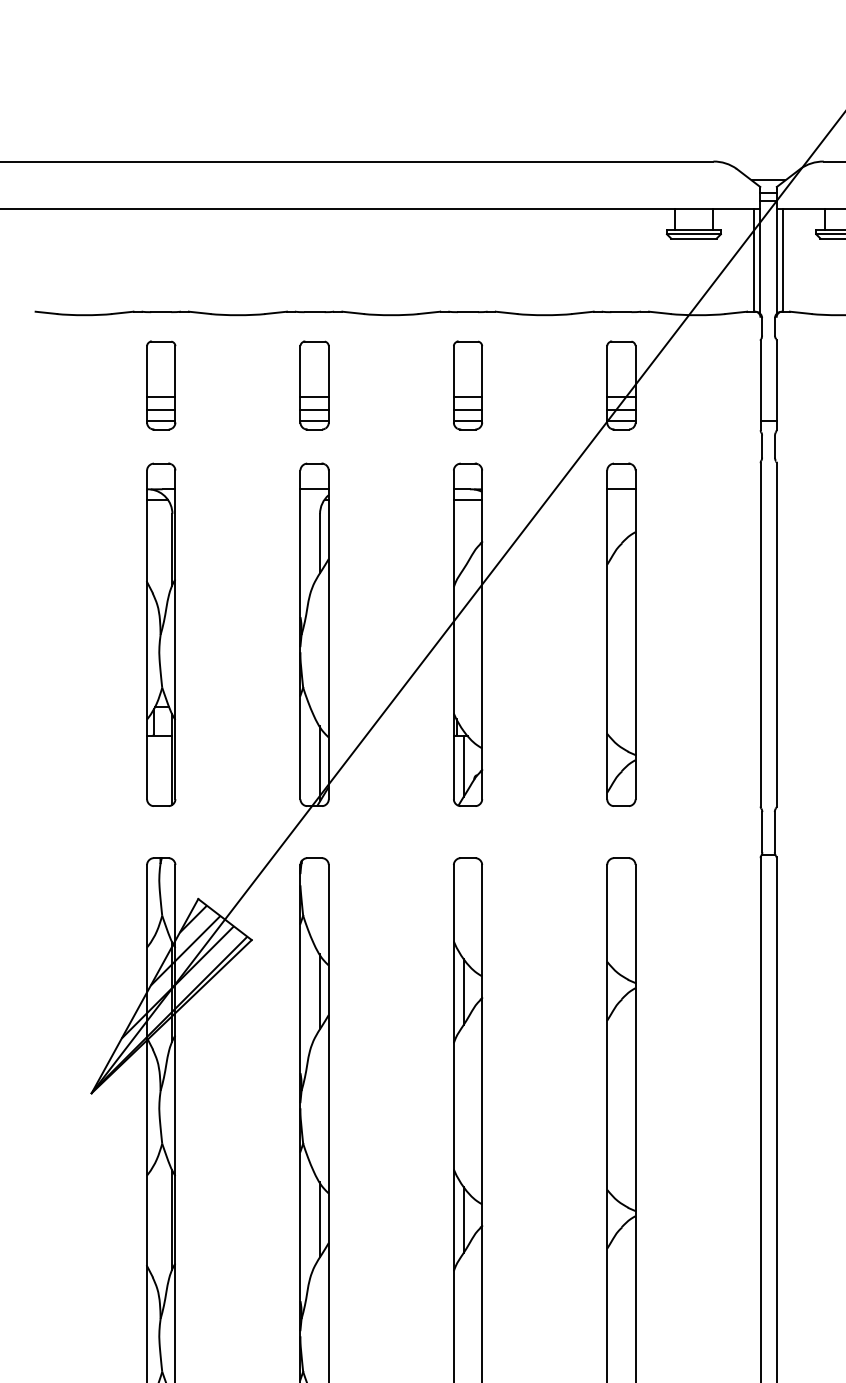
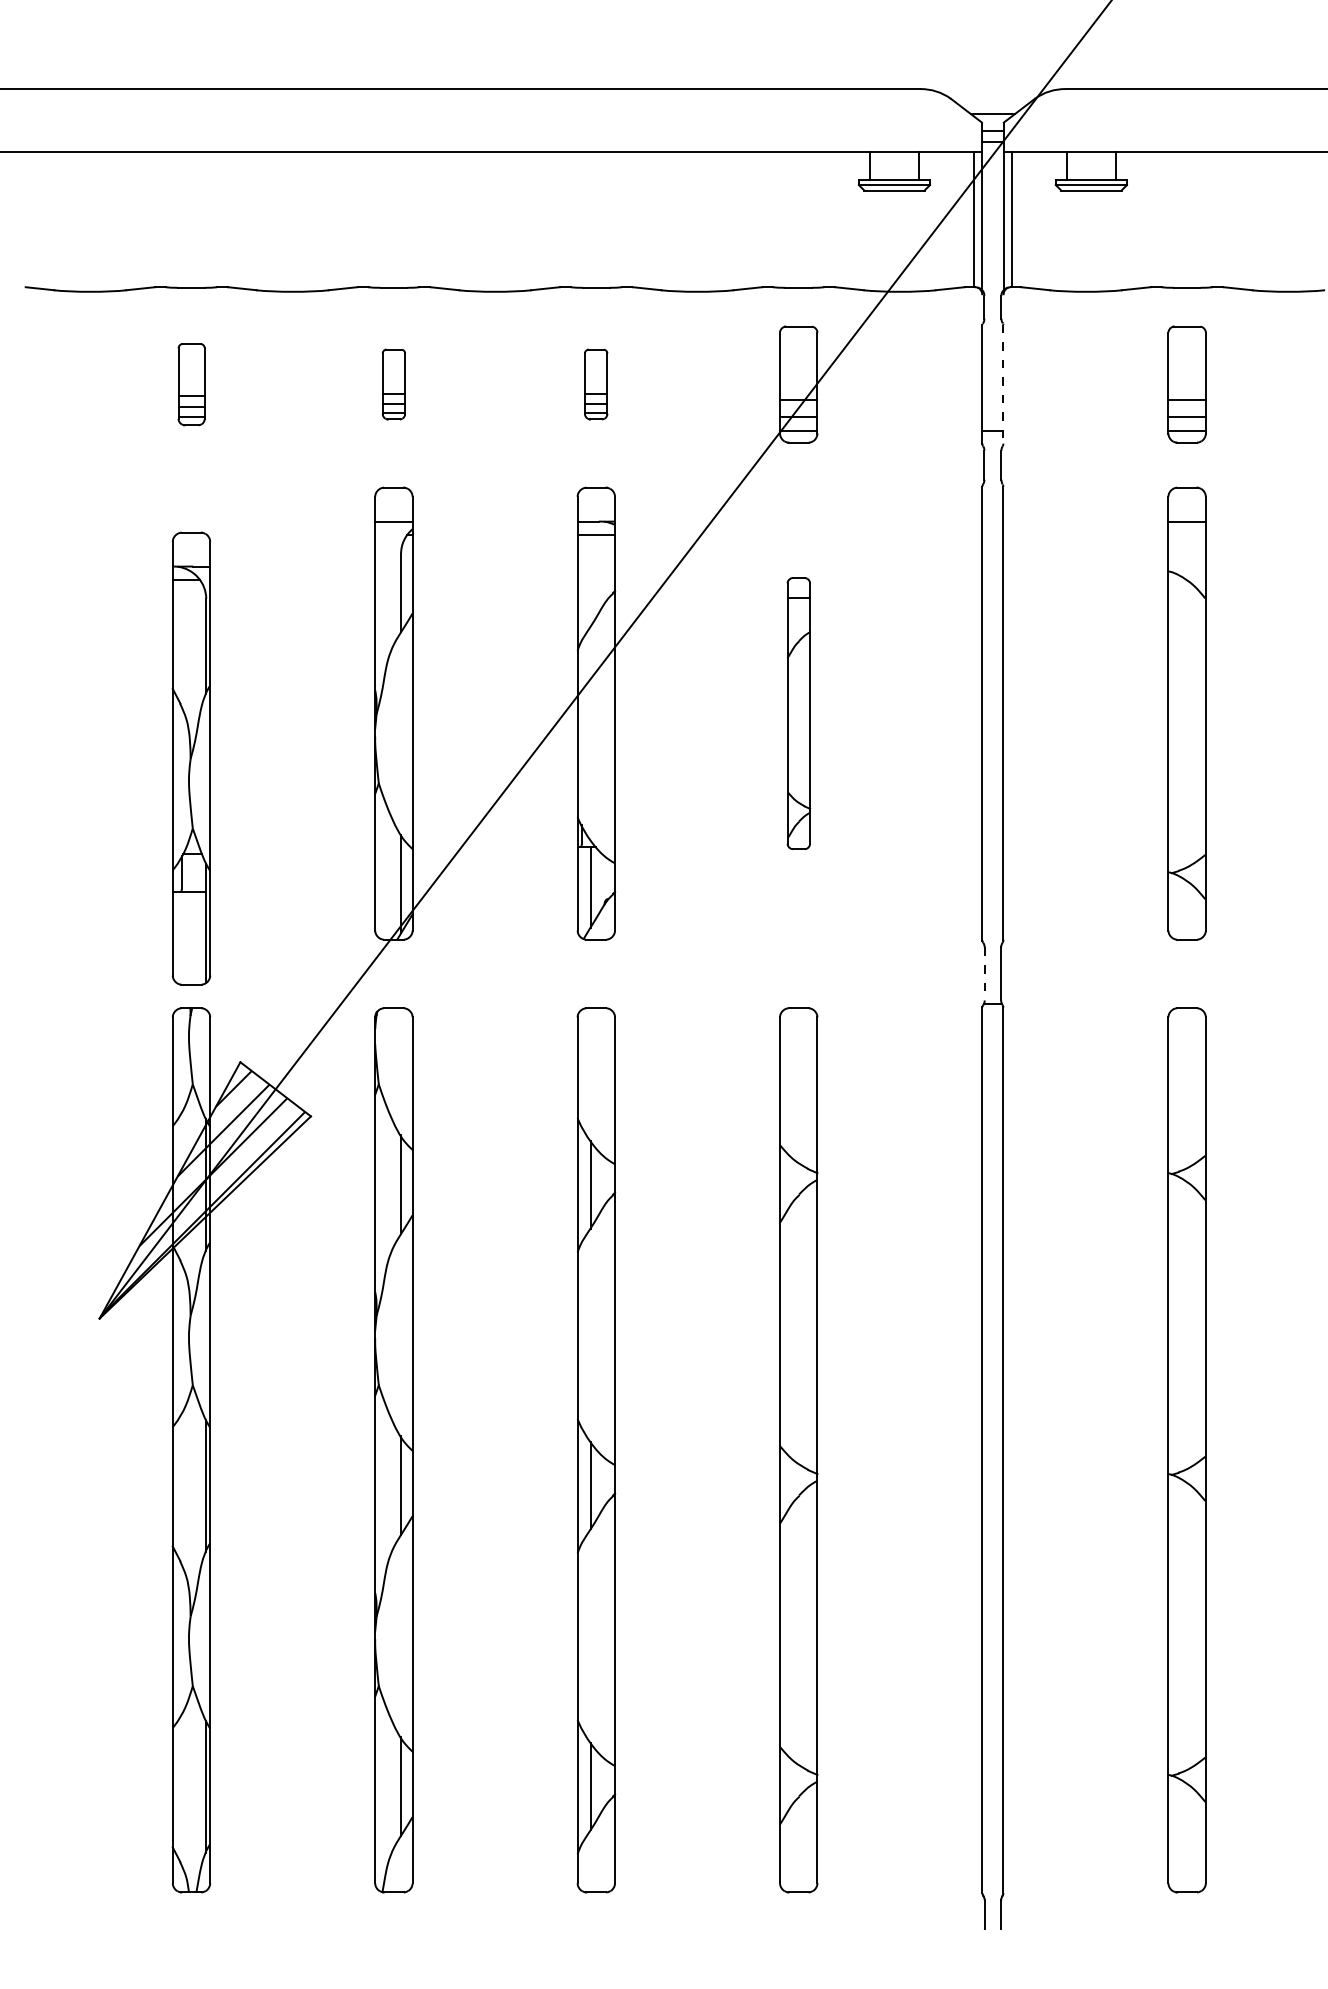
part: (161, 385) -> (191, 384), size x0.7
part: (314, 385) -> (393, 384), size x0.6
part: (467, 385) -> (595, 384), size x0.6
line: (776, 385) -> (1003, 384), solid -> dashed
part: (161, 634) -> (191, 758), moved
part: (621, 634) -> (798, 713), size x0.6
line: (762, 832) -> (984, 974), solid -> dashed

